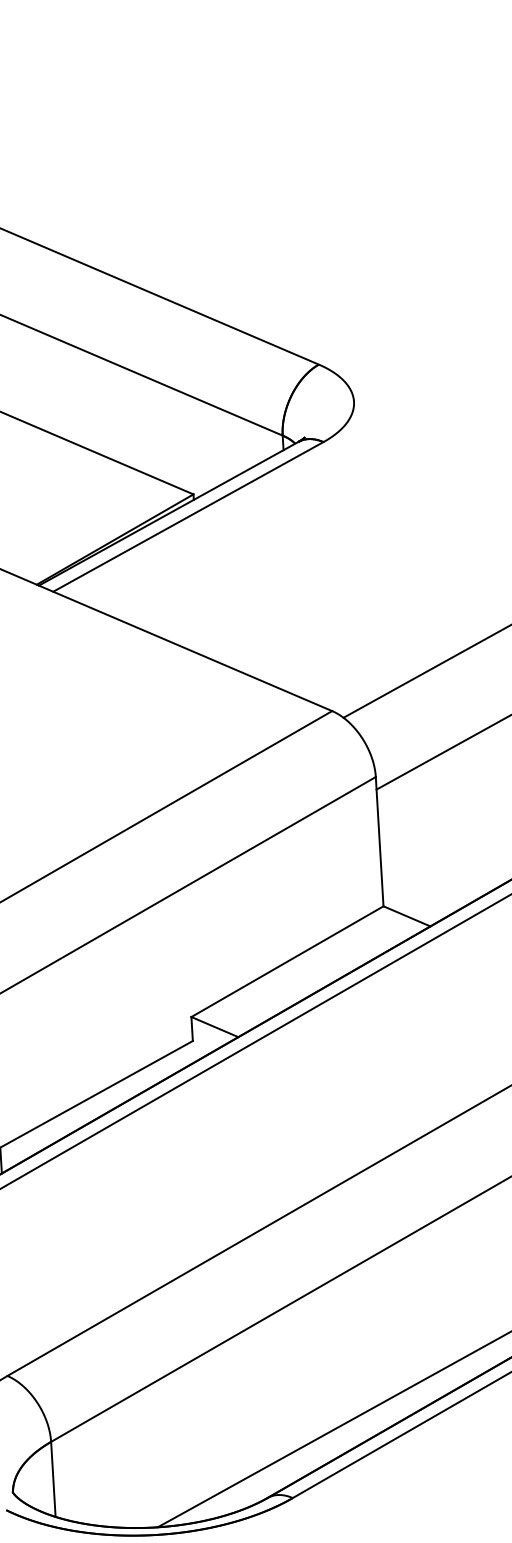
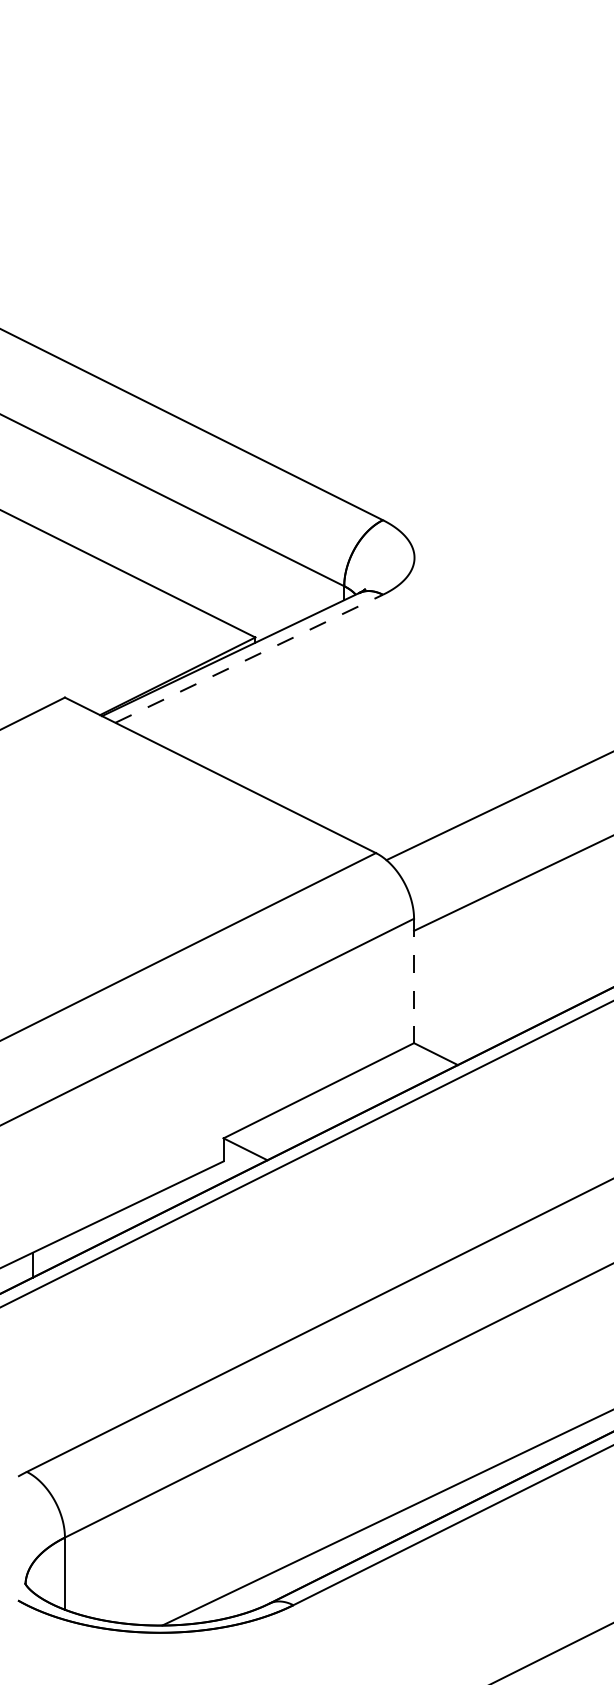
line: (188, 516) -> (249, 658), solid -> dashed
line: (380, 842) -> (414, 981), solid -> dashed

